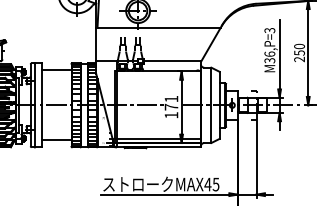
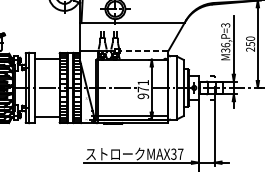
line: (172, 61) -> (144, 51), solid -> dashed
text: (171, 115) -> (143, 96), 171 -> 971
text: (211, 184) -> (176, 154), MAX45 -> MAX37

